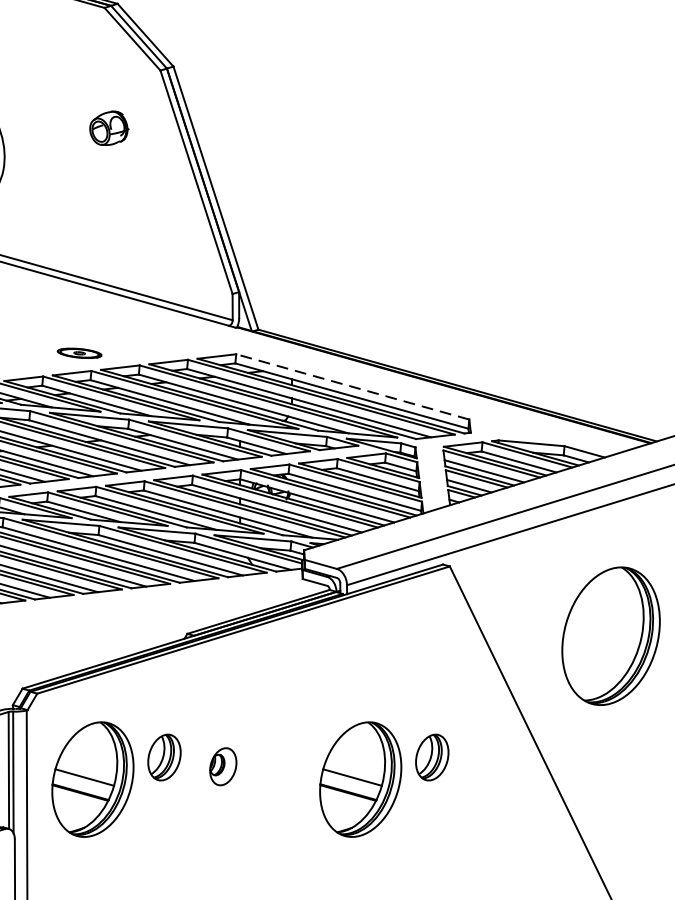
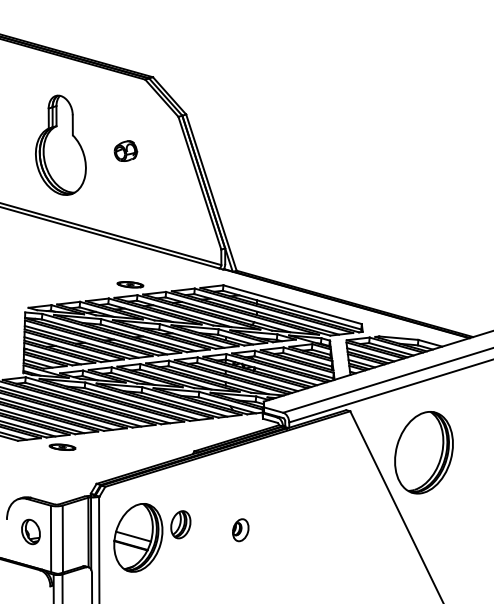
part: (108, 127) -> (125, 150), moved
line: (352, 386) -> (292, 304), dashed -> solid
part: (610, 635) -> (423, 452), moved
part: (222, 767) -> (240, 530), moved
part: (384, 778) -> (311, 537), removed

